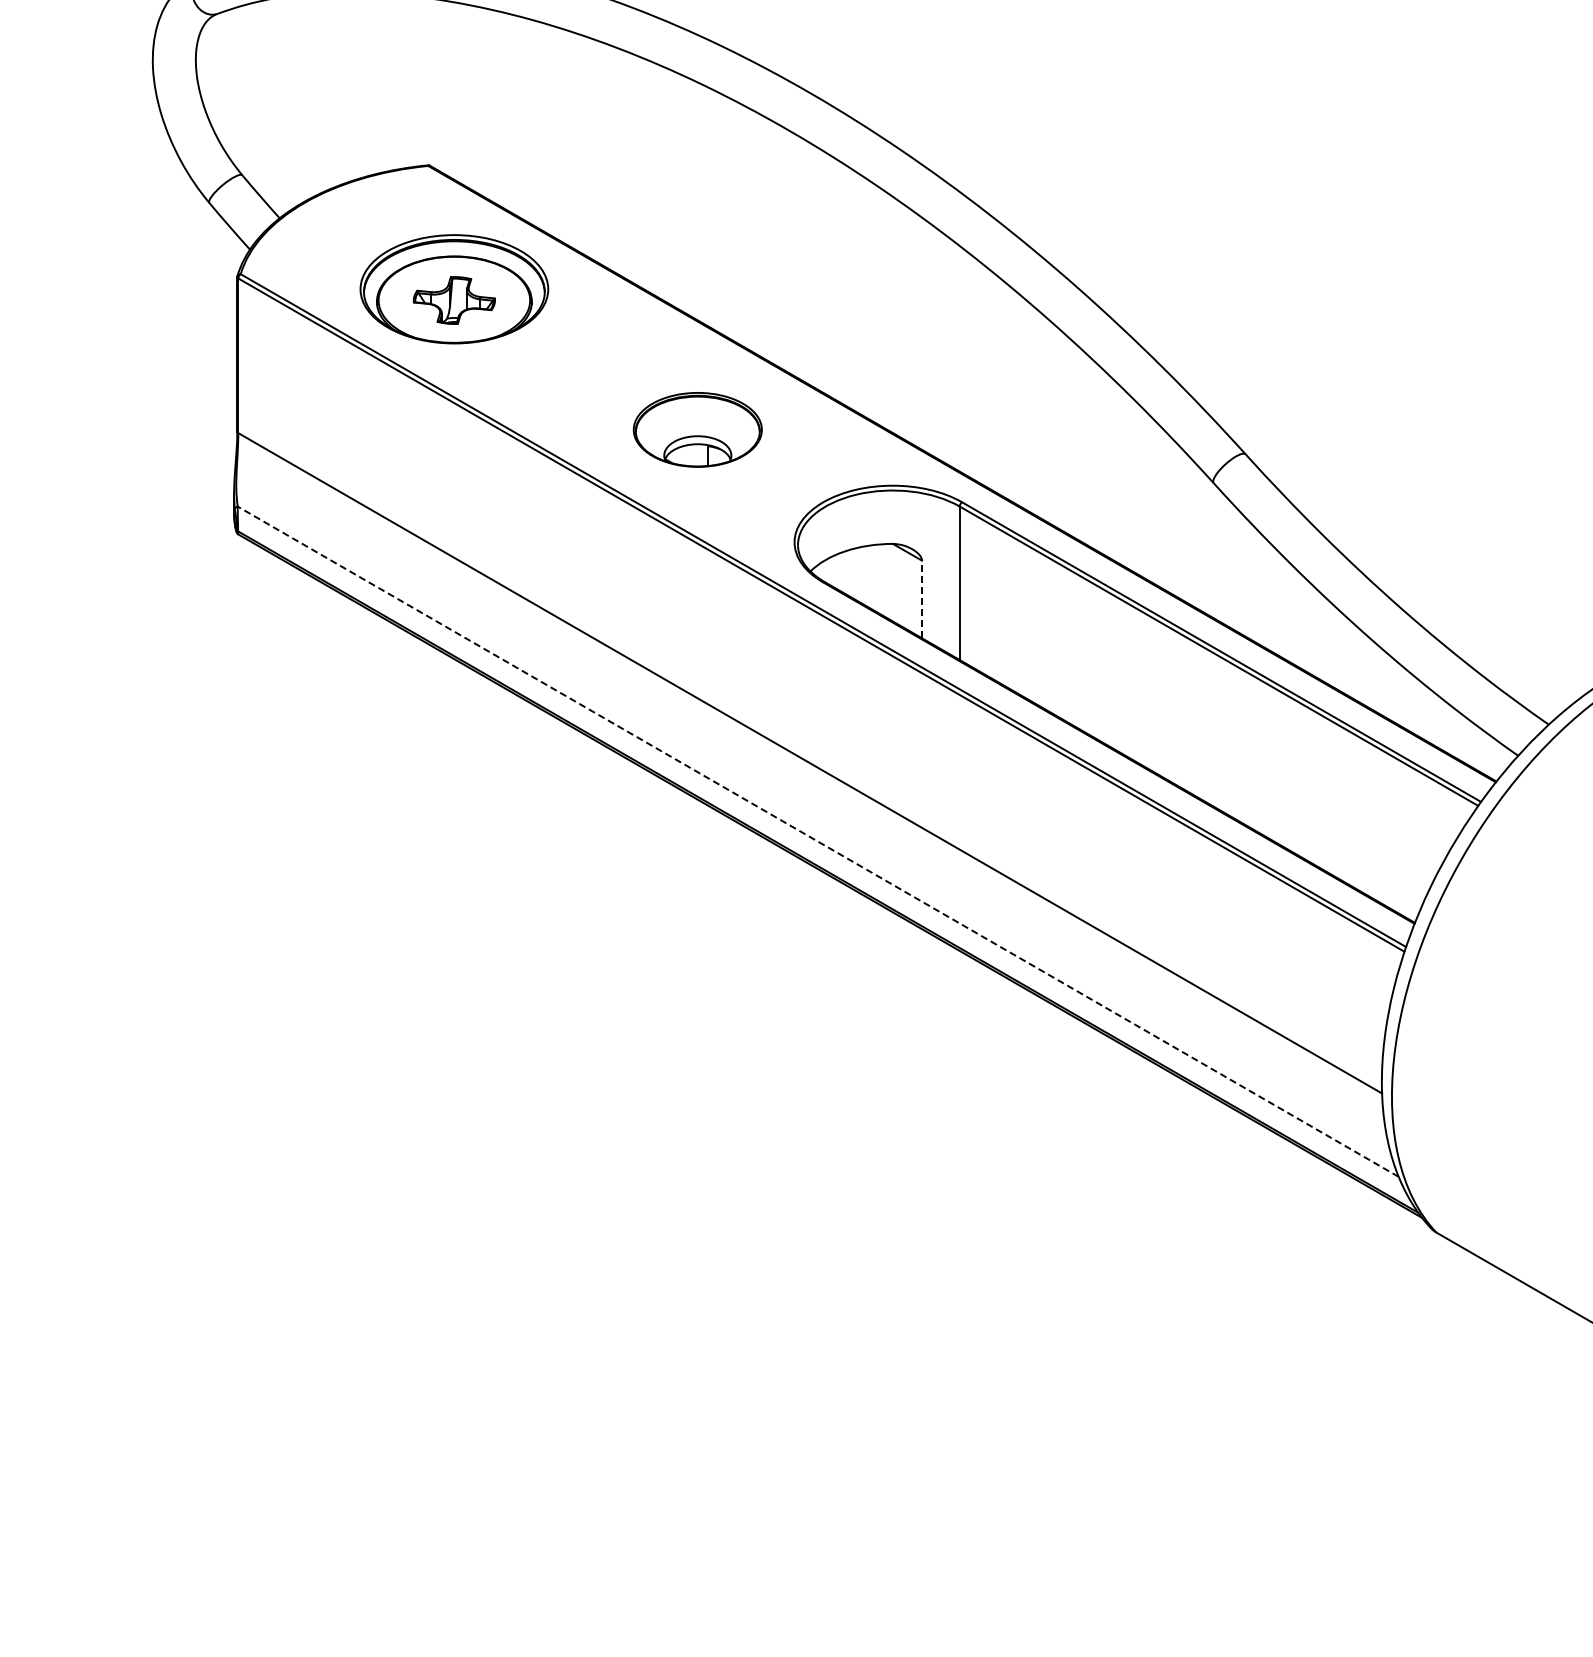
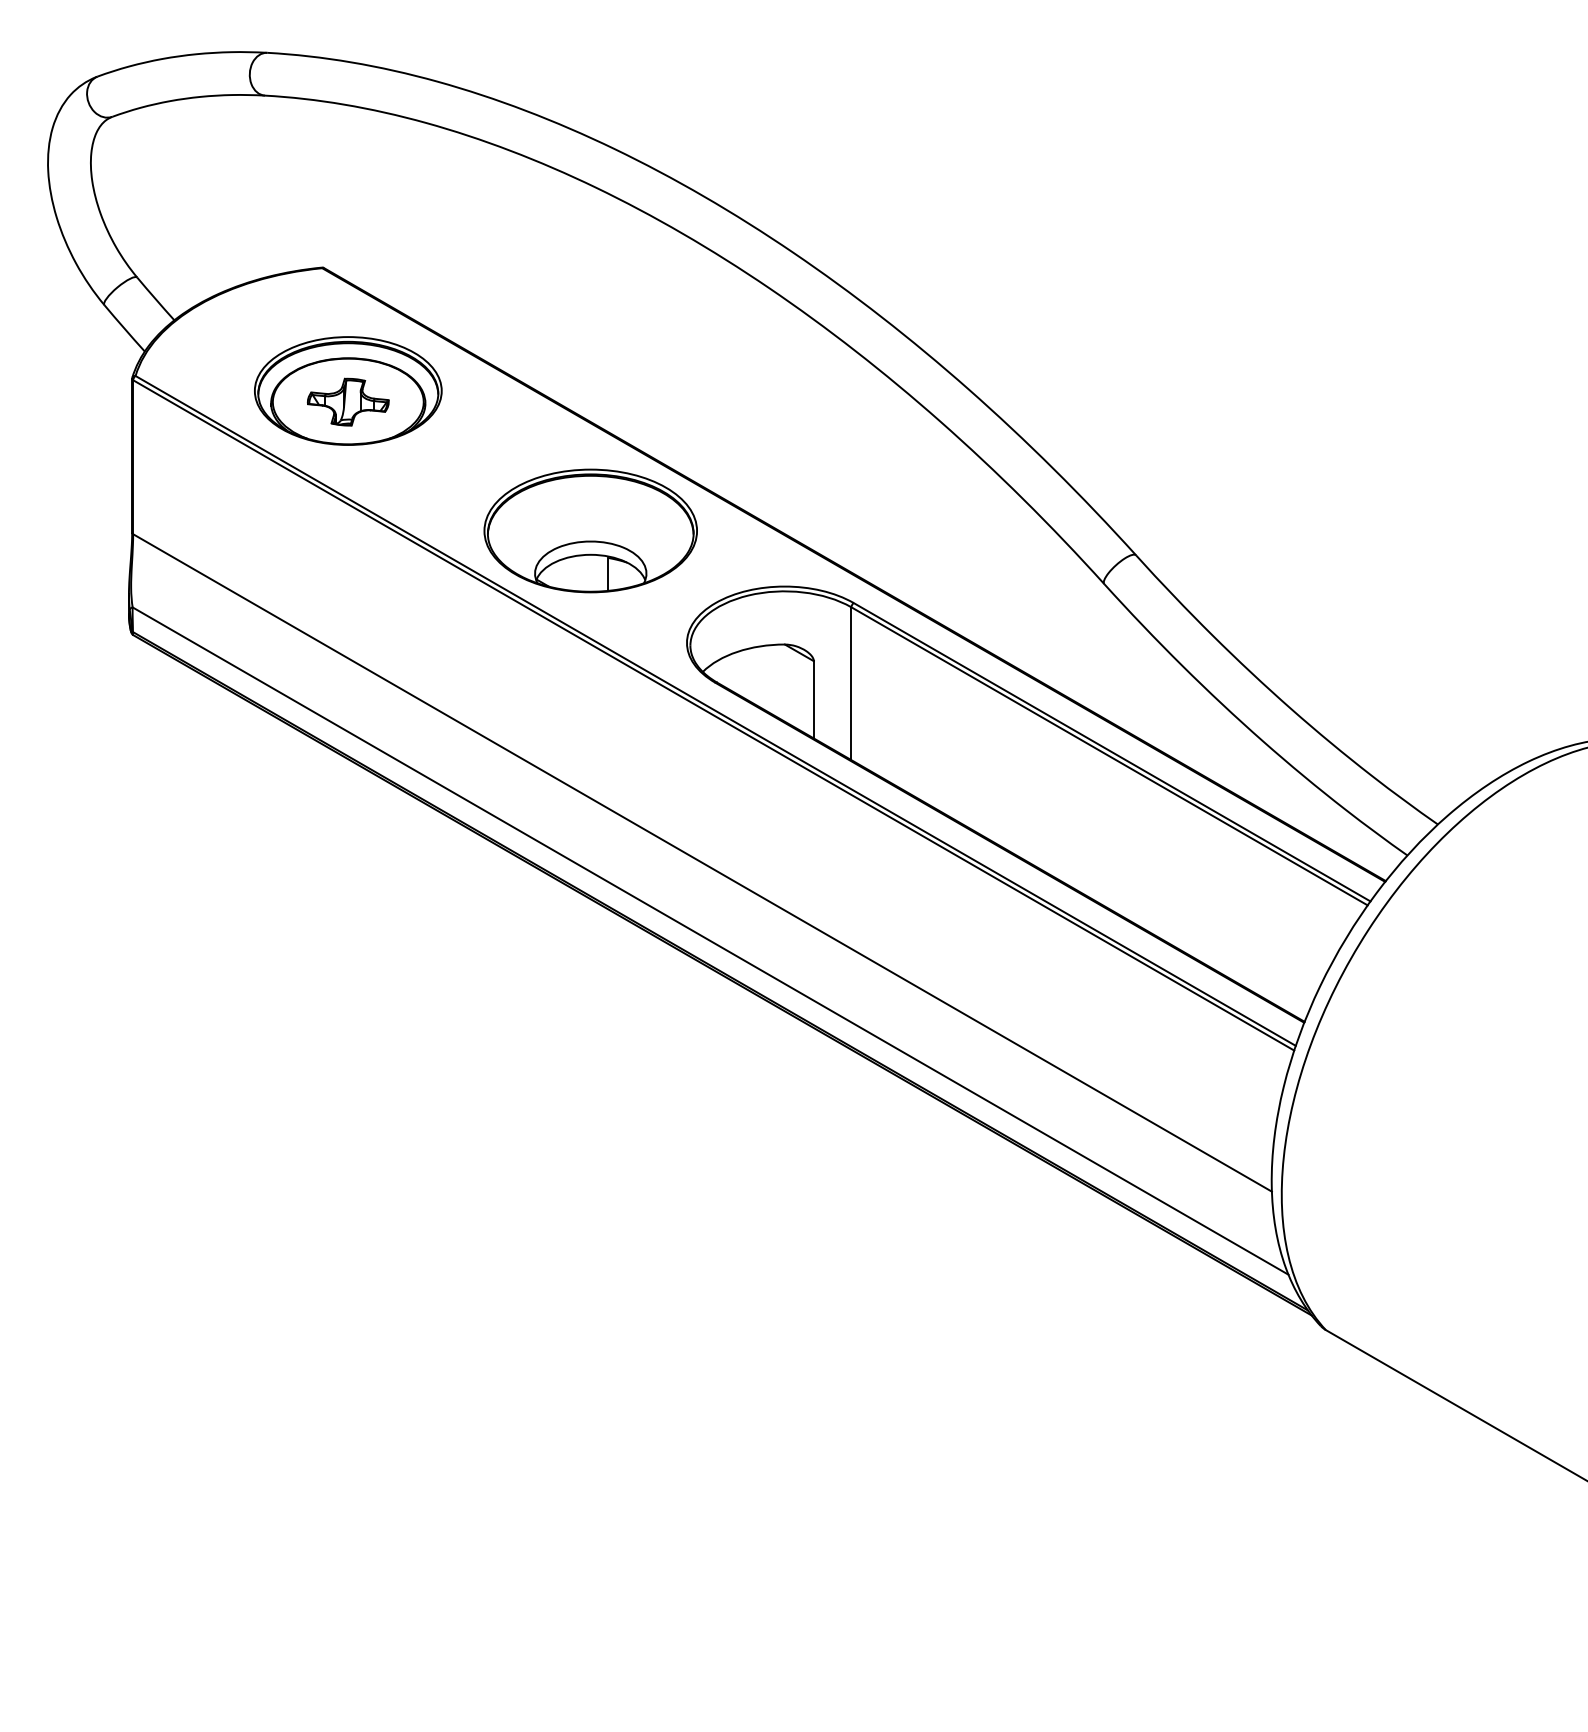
part: (697, 429) -> (590, 530), size x1.67
line: (921, 599) -> (813, 699), dashed -> solid
line: (818, 841) -> (710, 940), dashed -> solid

